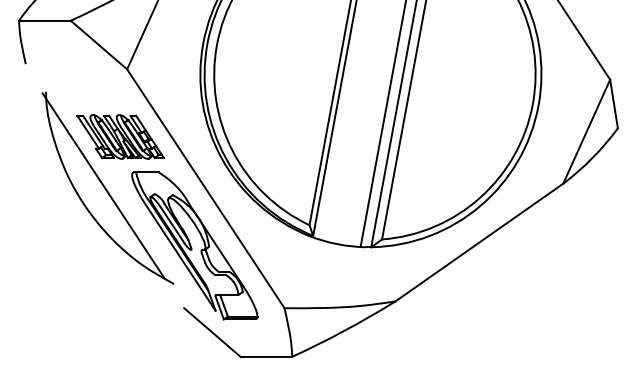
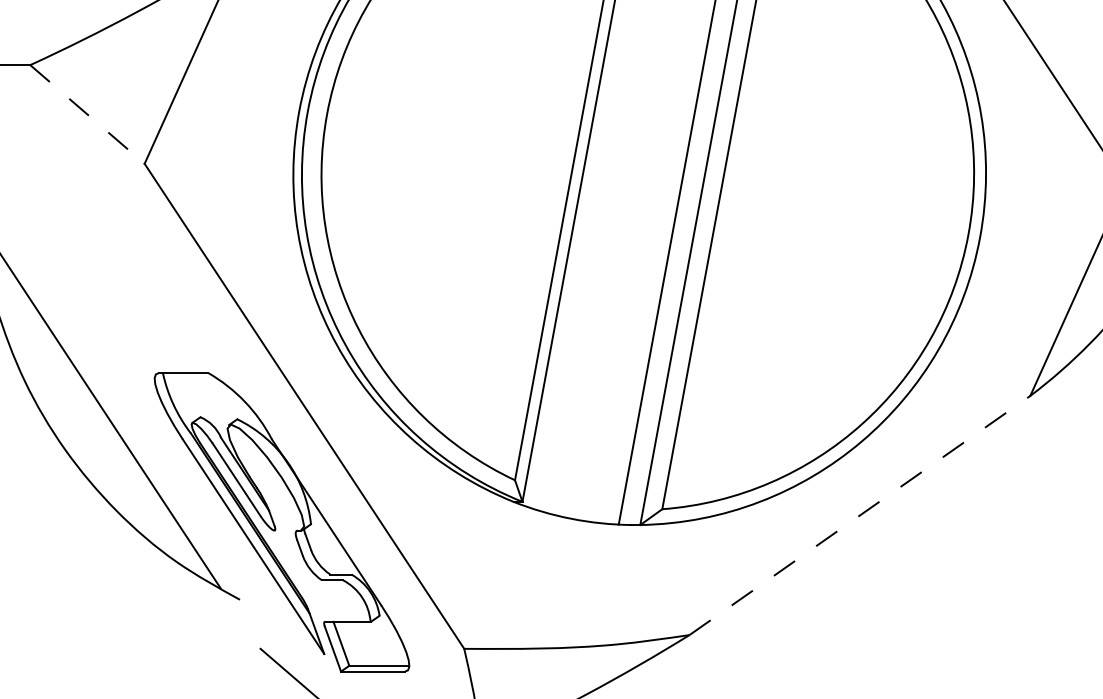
line: (99, 45) -> (88, 115), solid -> dashed
part: (120, 136) -> (131, 300), removed
line: (479, 242) -> (860, 515), solid -> dashed

